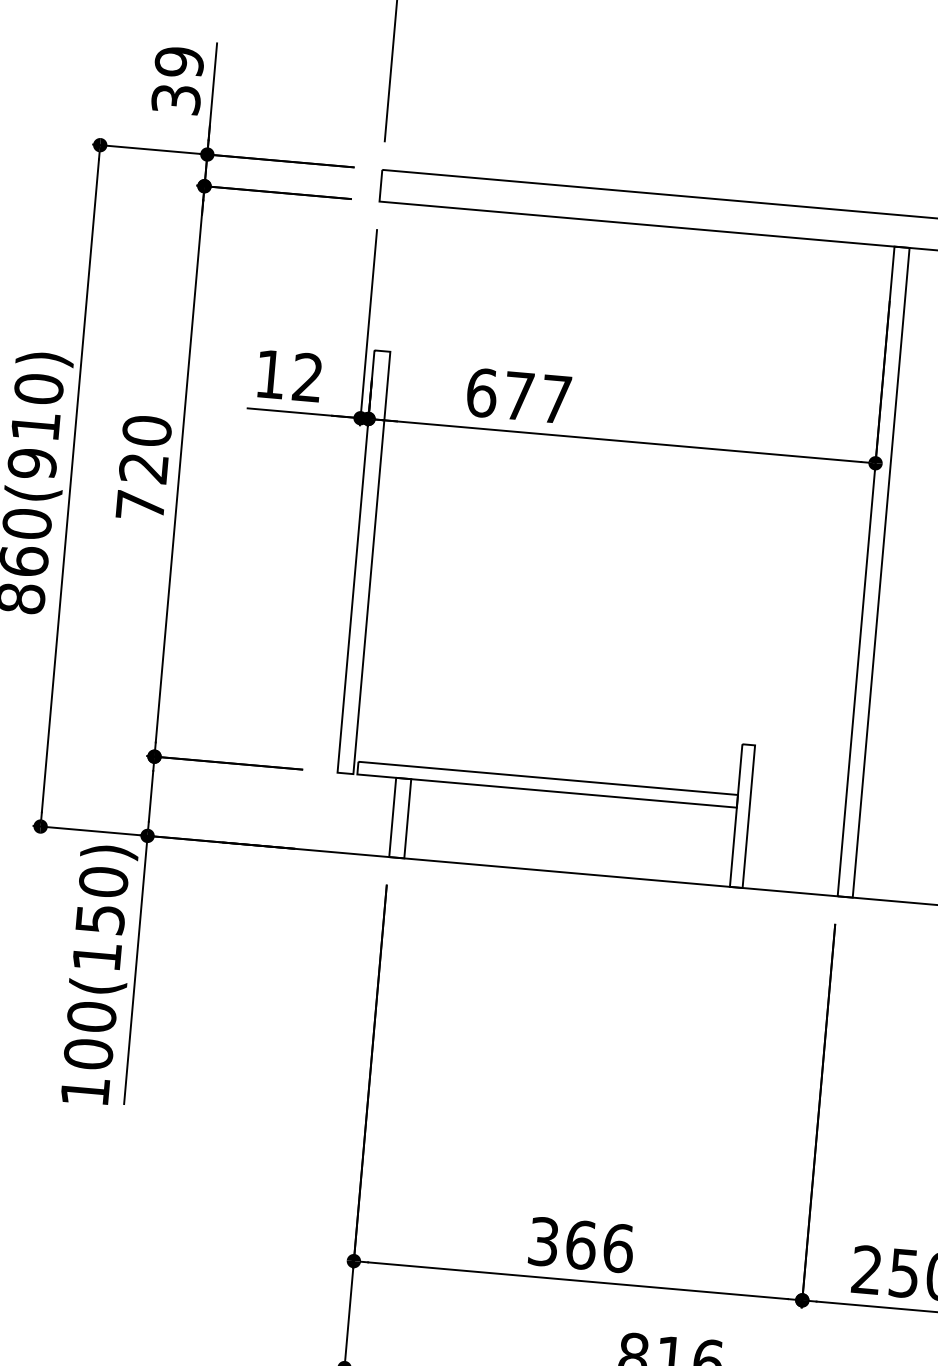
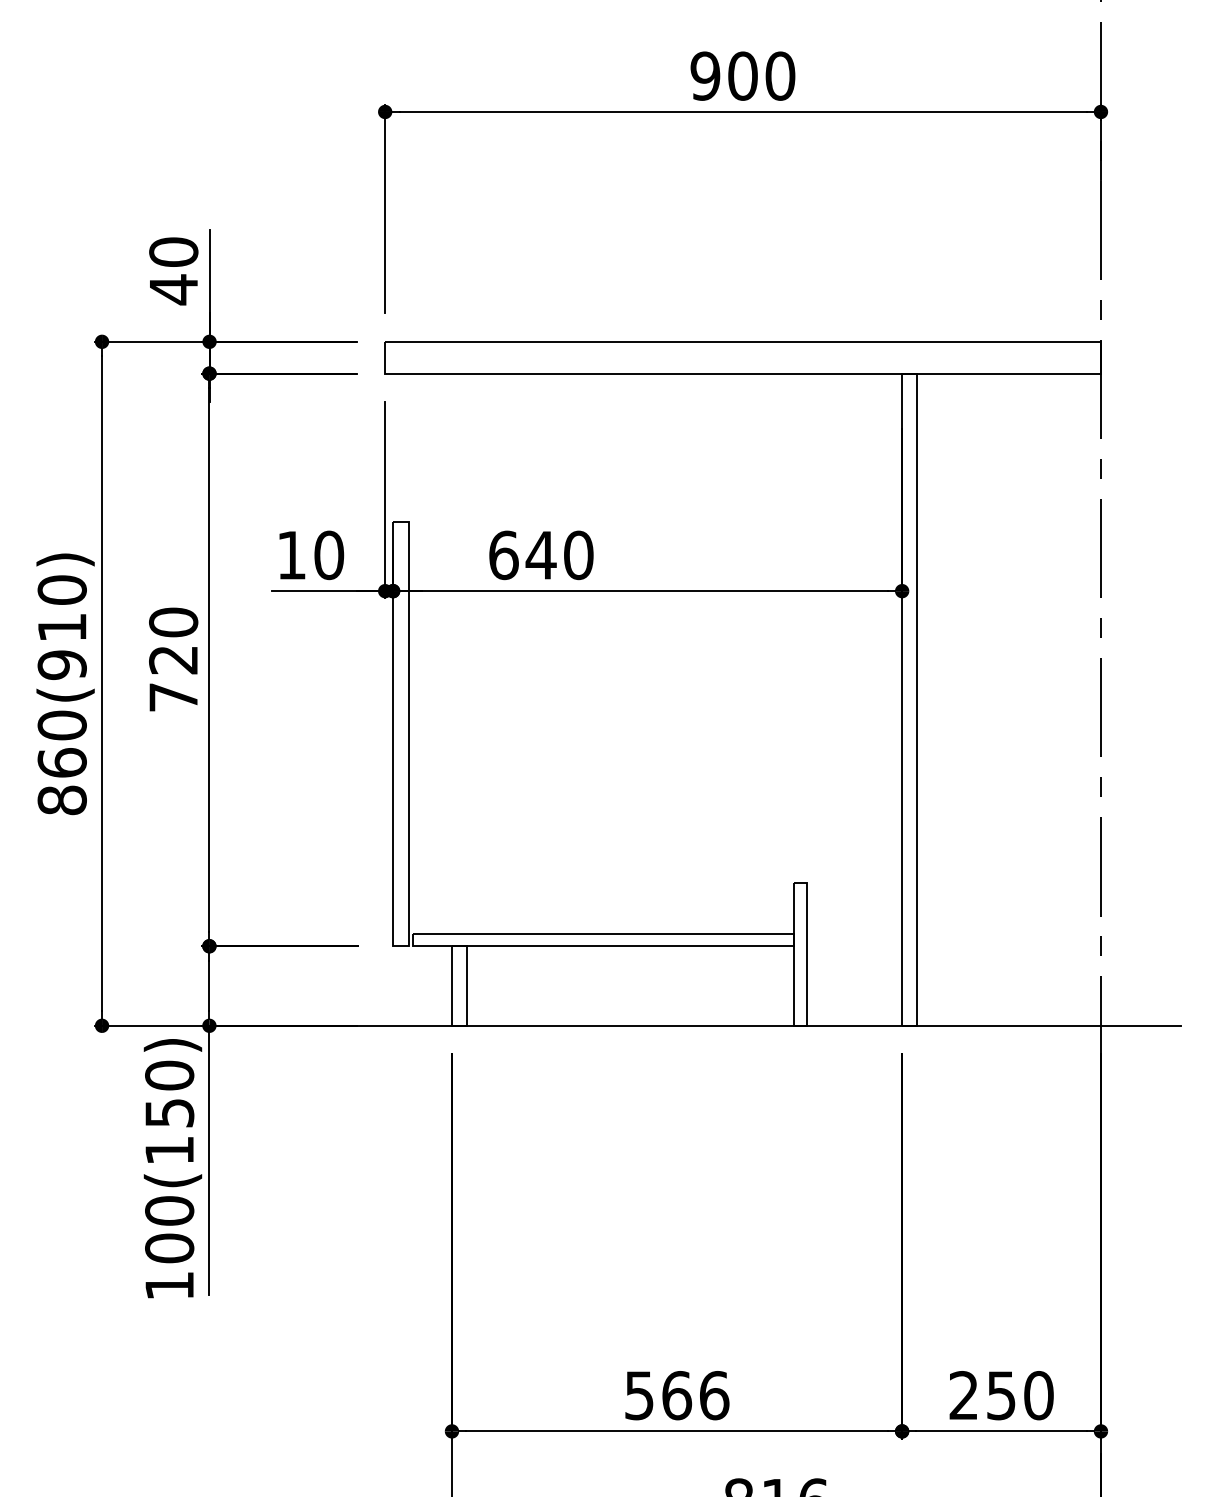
text: (177, 81) -> (173, 271), 39 -> 40
text: (308, 377) -> (329, 555), 12 -> 10
text: (537, 397) -> (559, 555), 677 -> 640
text: (543, 1241) -> (639, 1395), 366 -> 566

